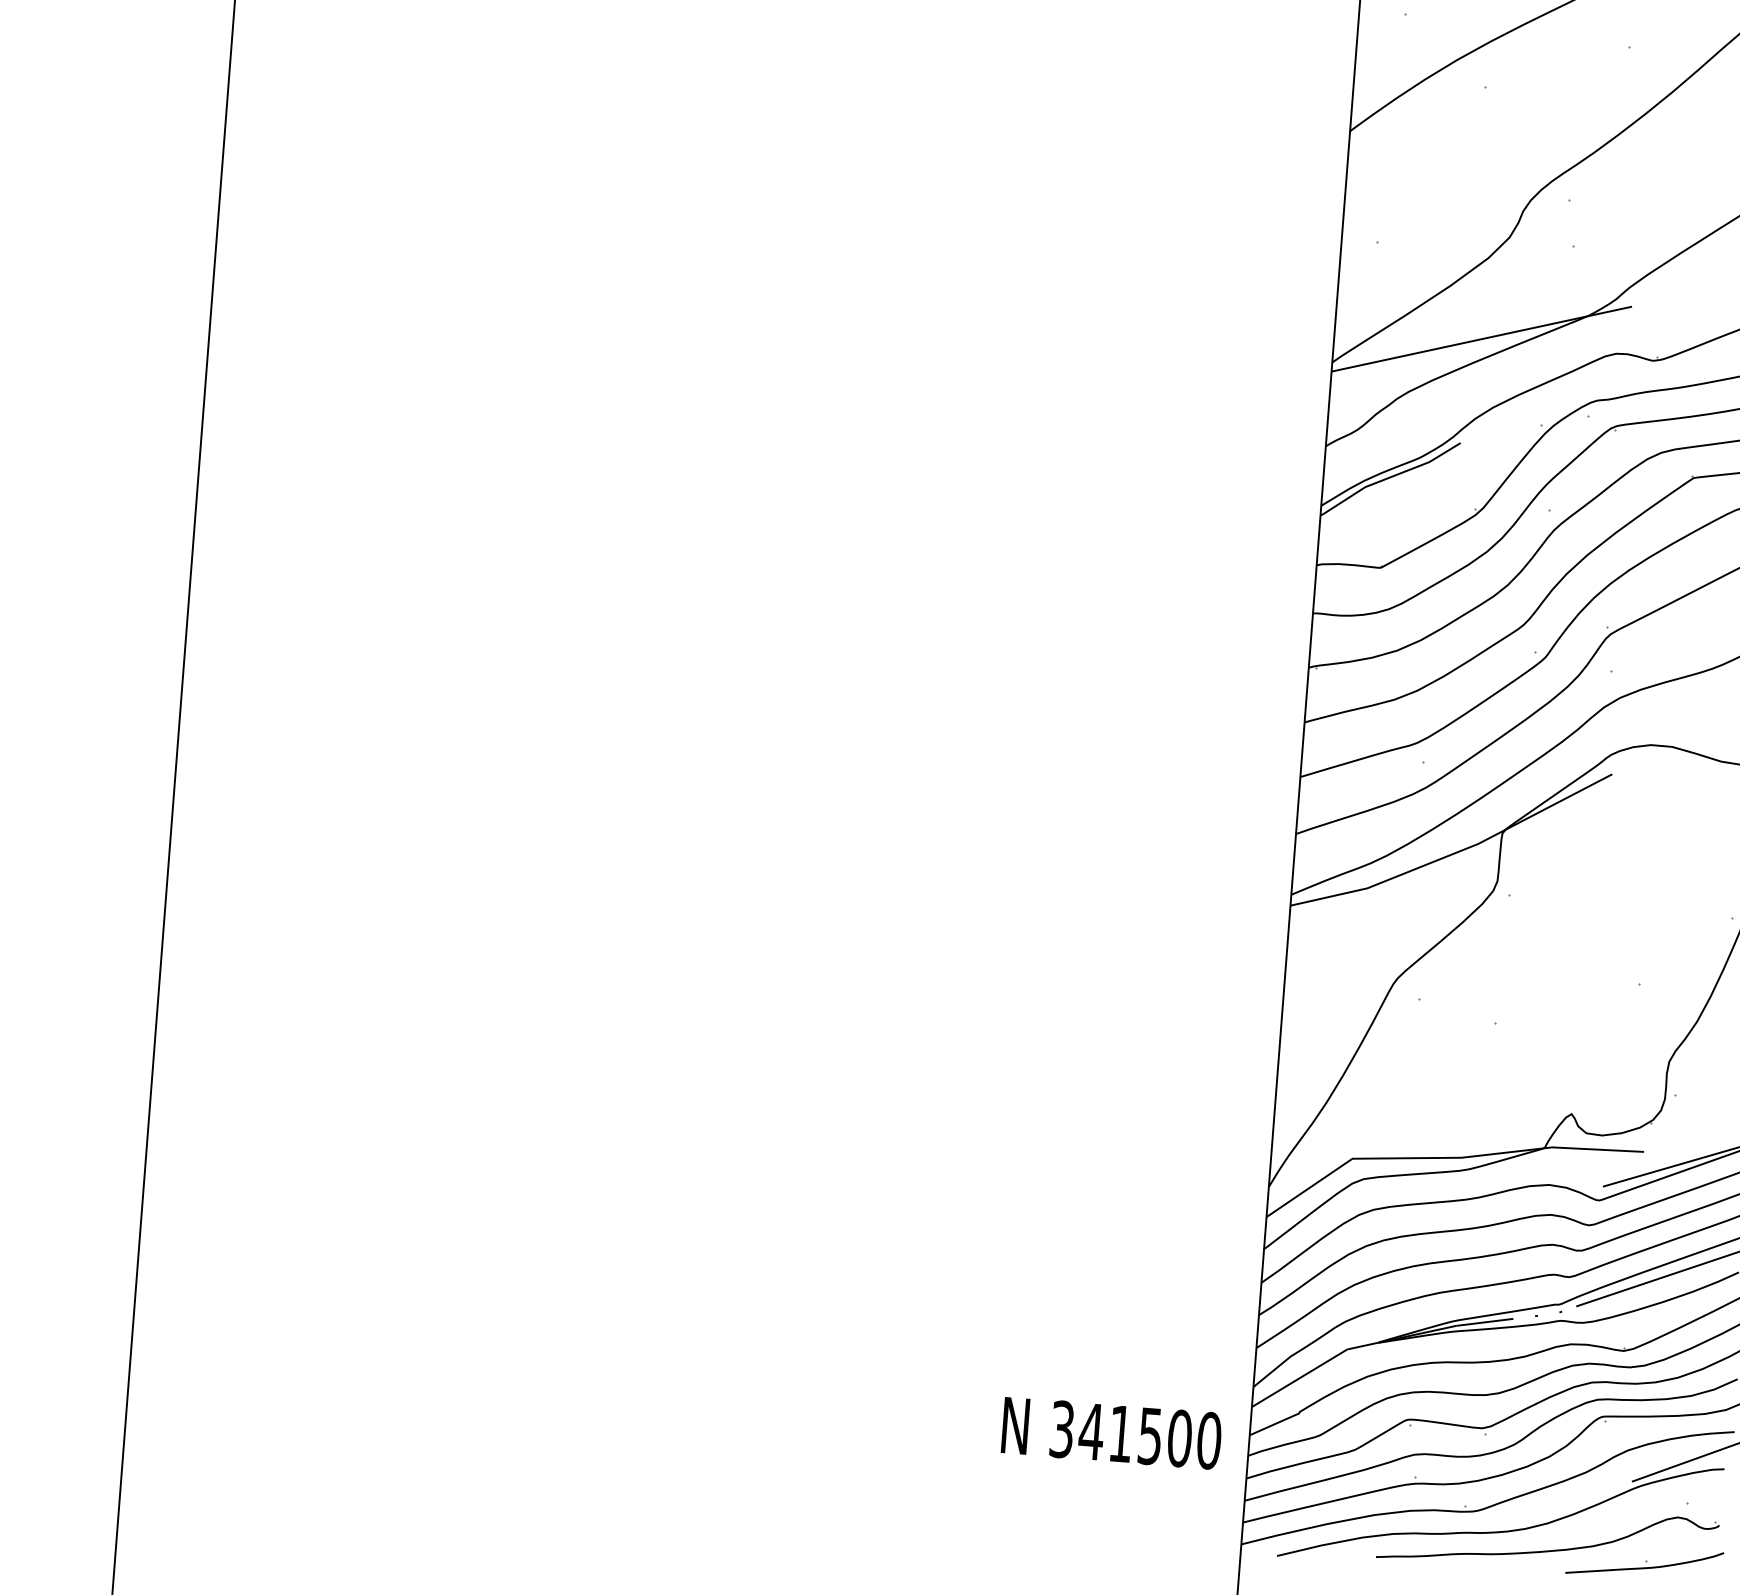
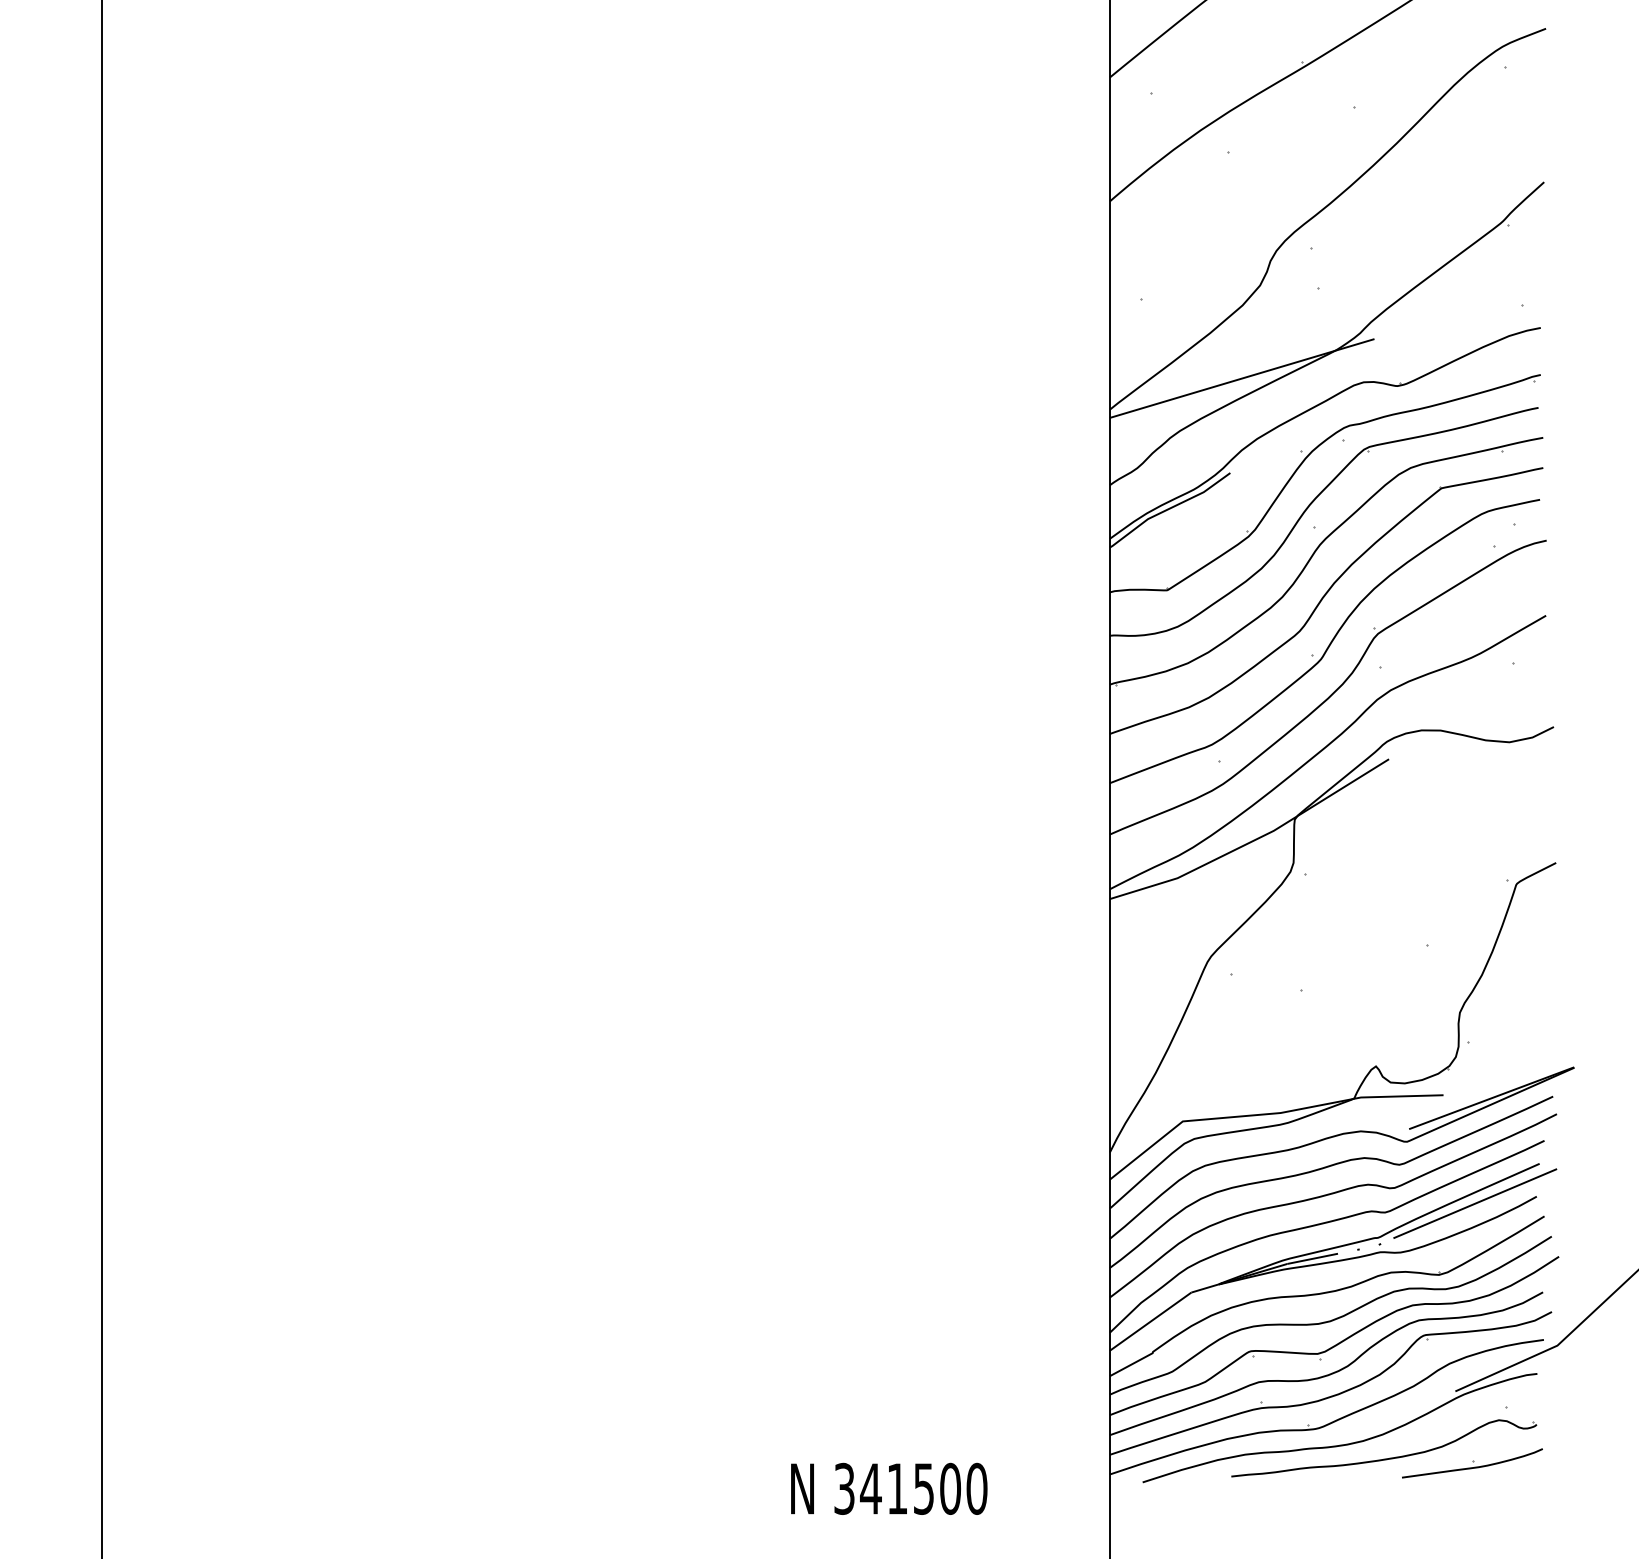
text: (1112, 1432) -> (889, 1488), moved

